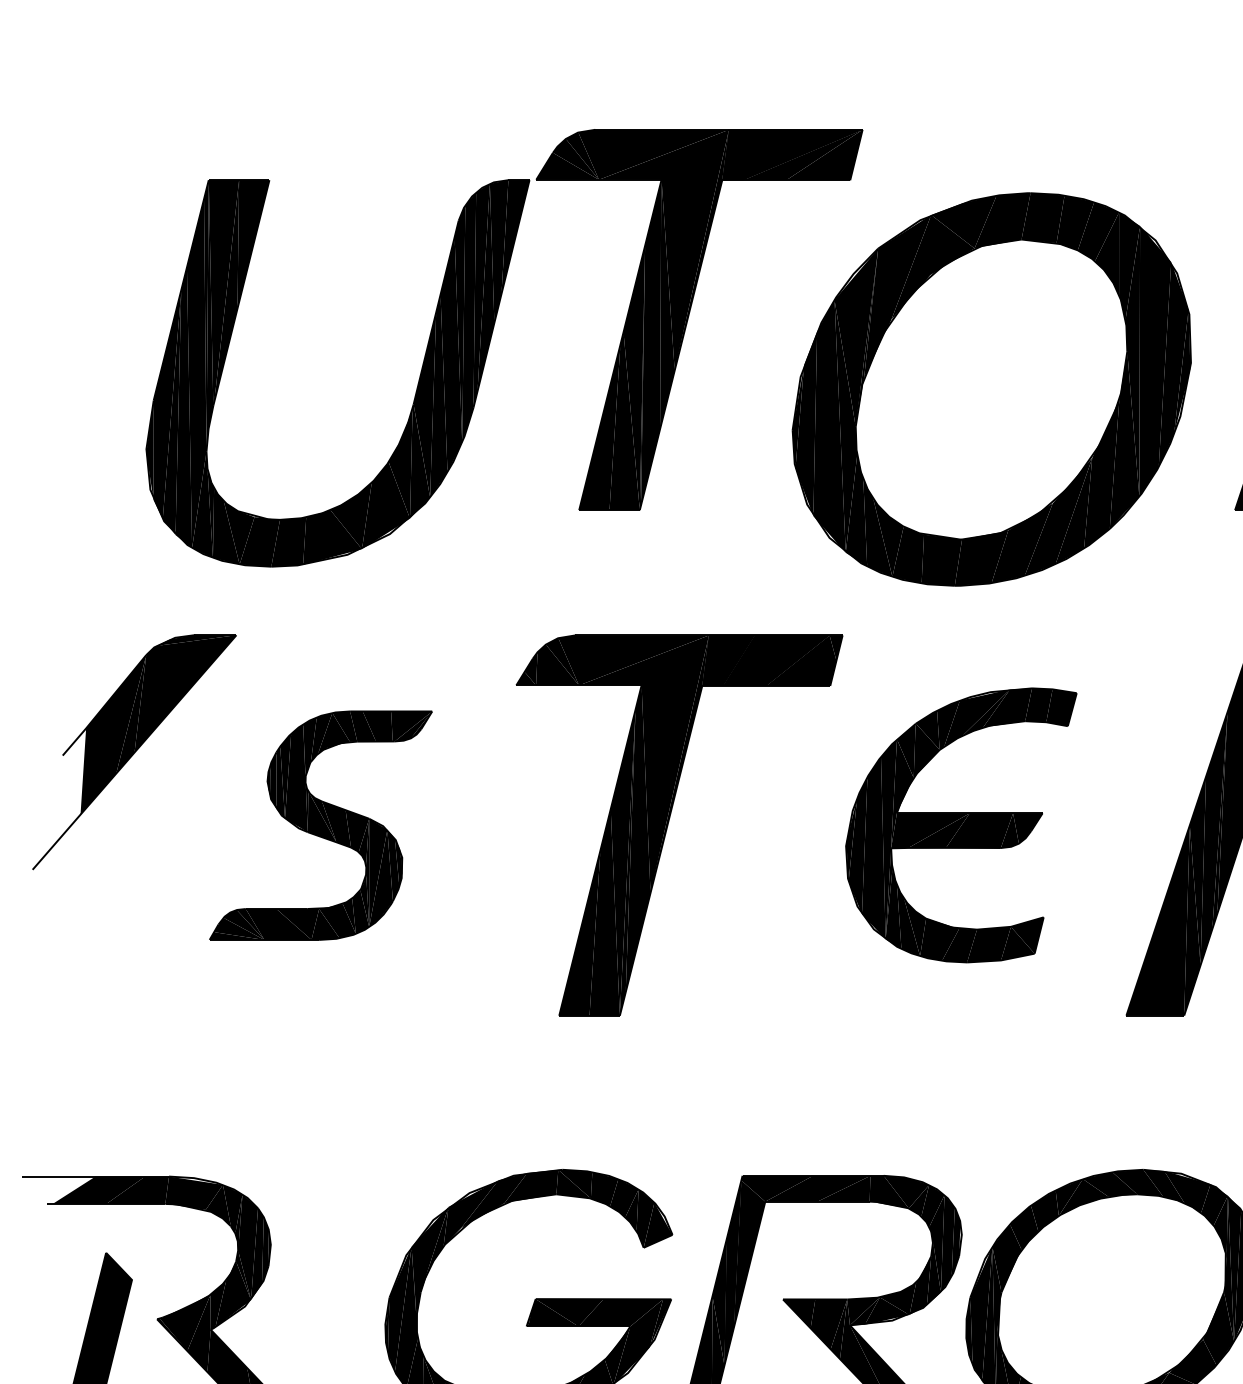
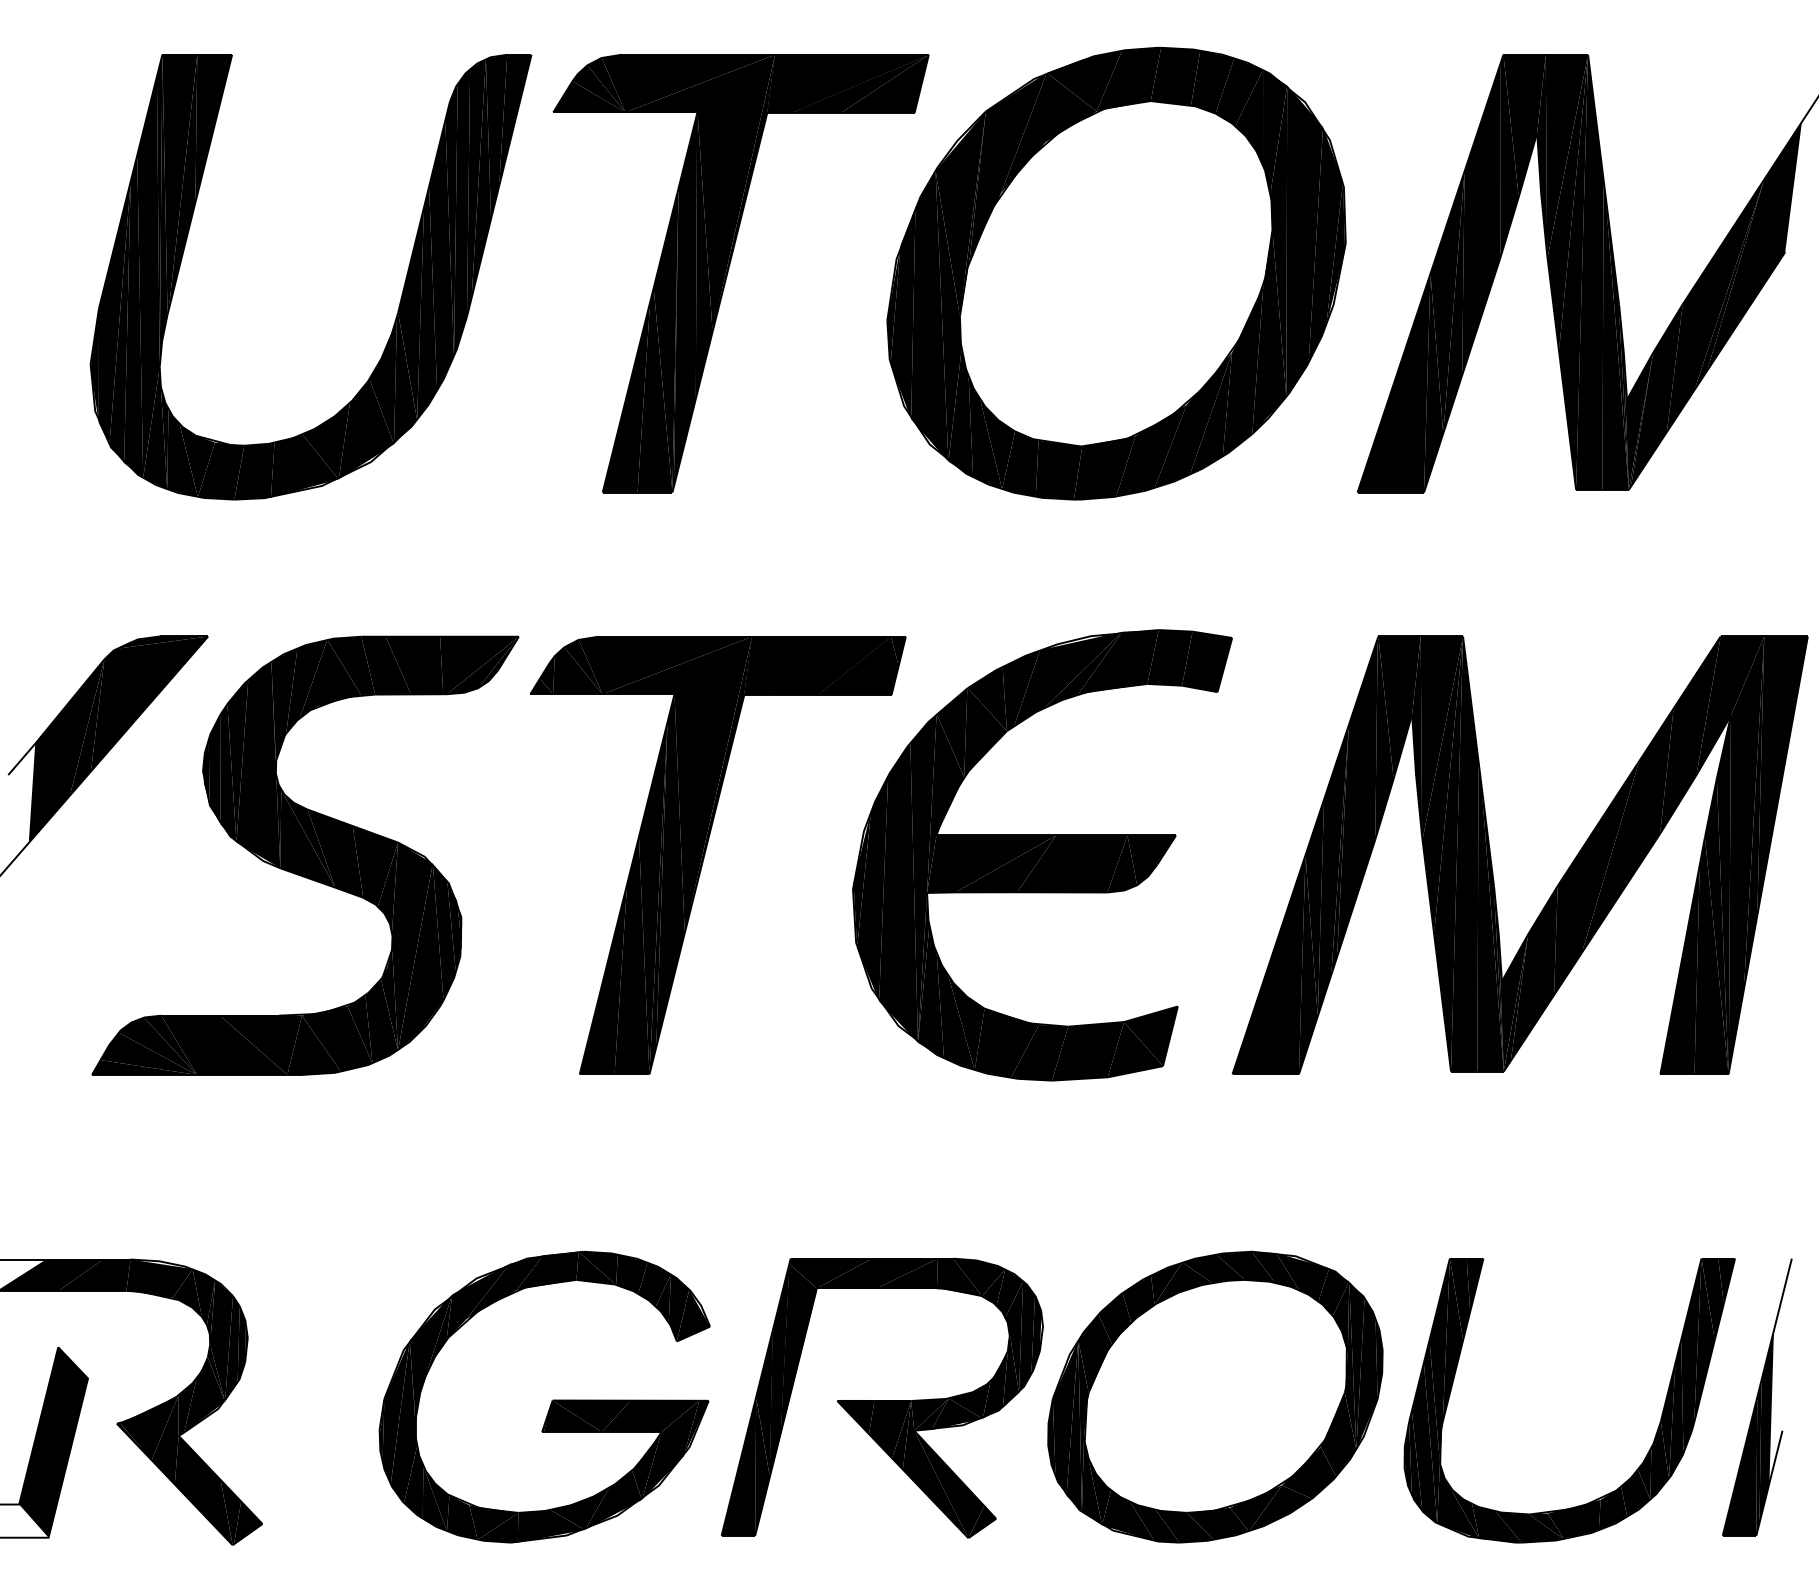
part: (991, 389) -> (1116, 273), moved
part: (415, 391) -> (400, 298), moved
part: (320, 825) -> (305, 855), size x1.67
part: (961, 825) -> (1042, 855), size x1.43

